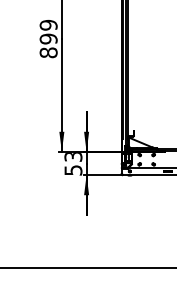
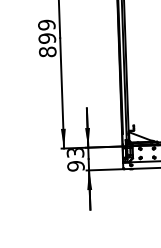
text: (73, 170) -> (76, 166), 53 -> 93

